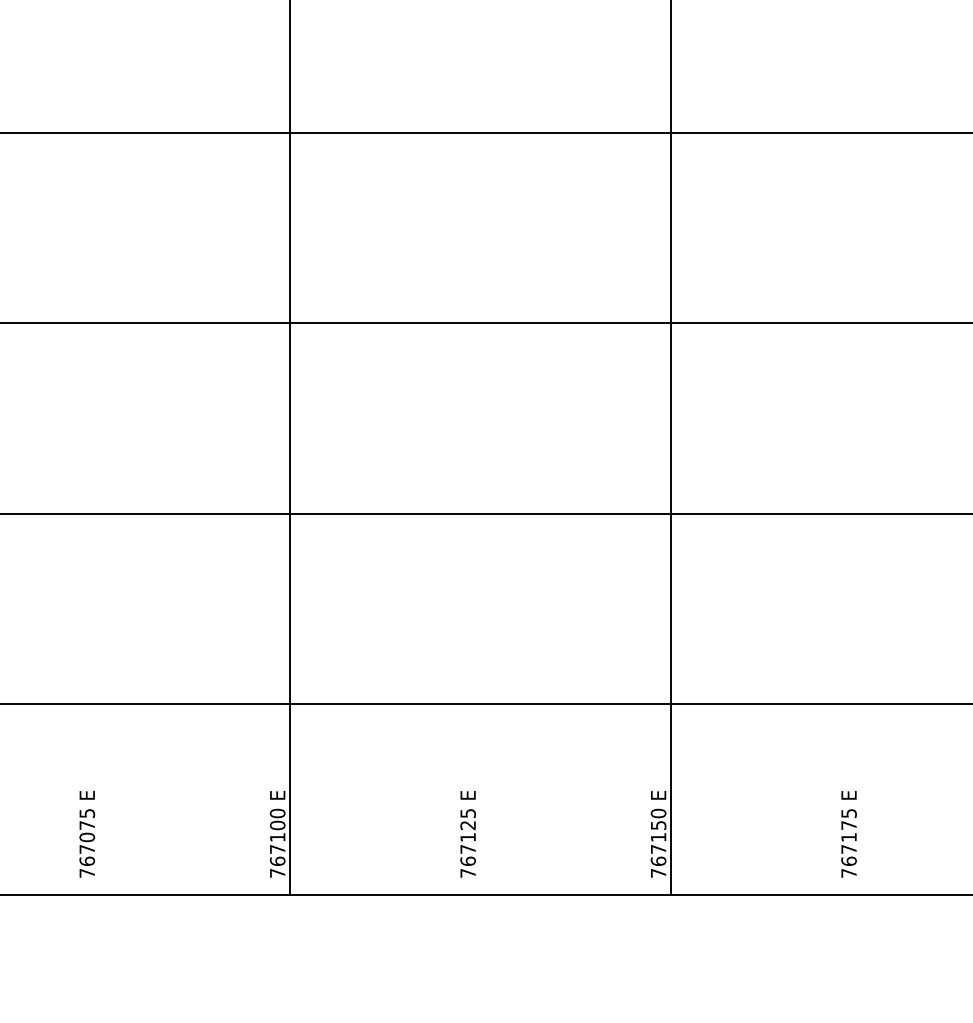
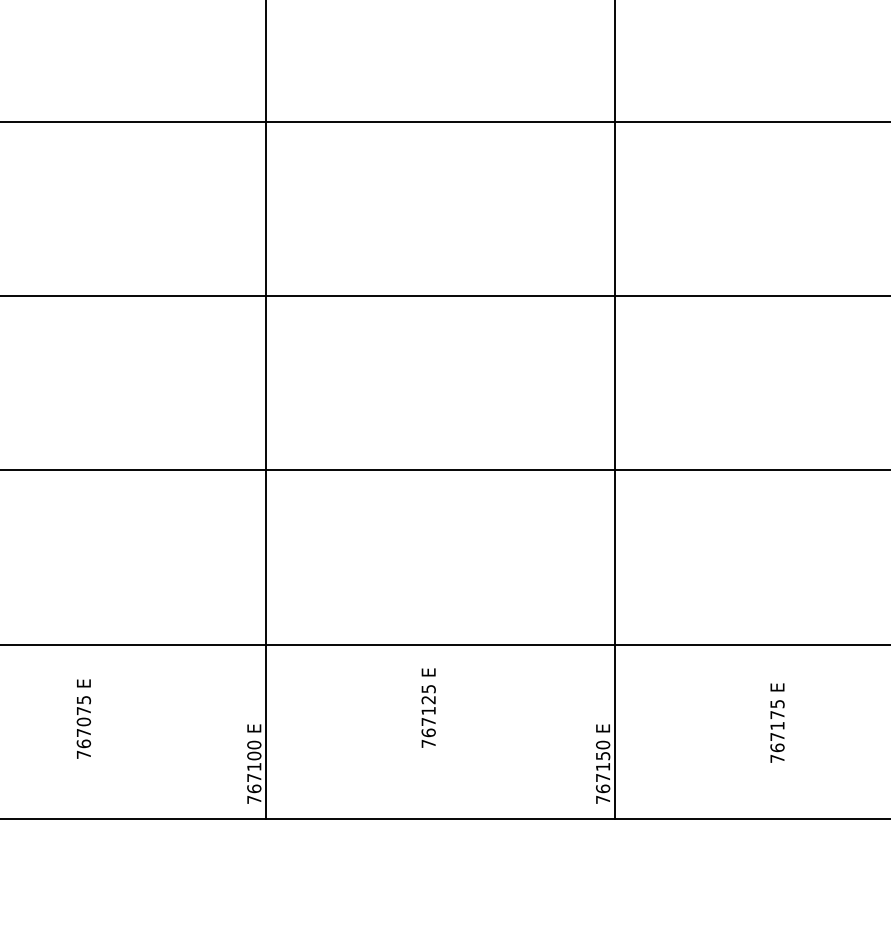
text: (86, 833) -> (83, 718), moved
text: (467, 833) -> (428, 707), moved
text: (849, 833) -> (777, 722), moved

